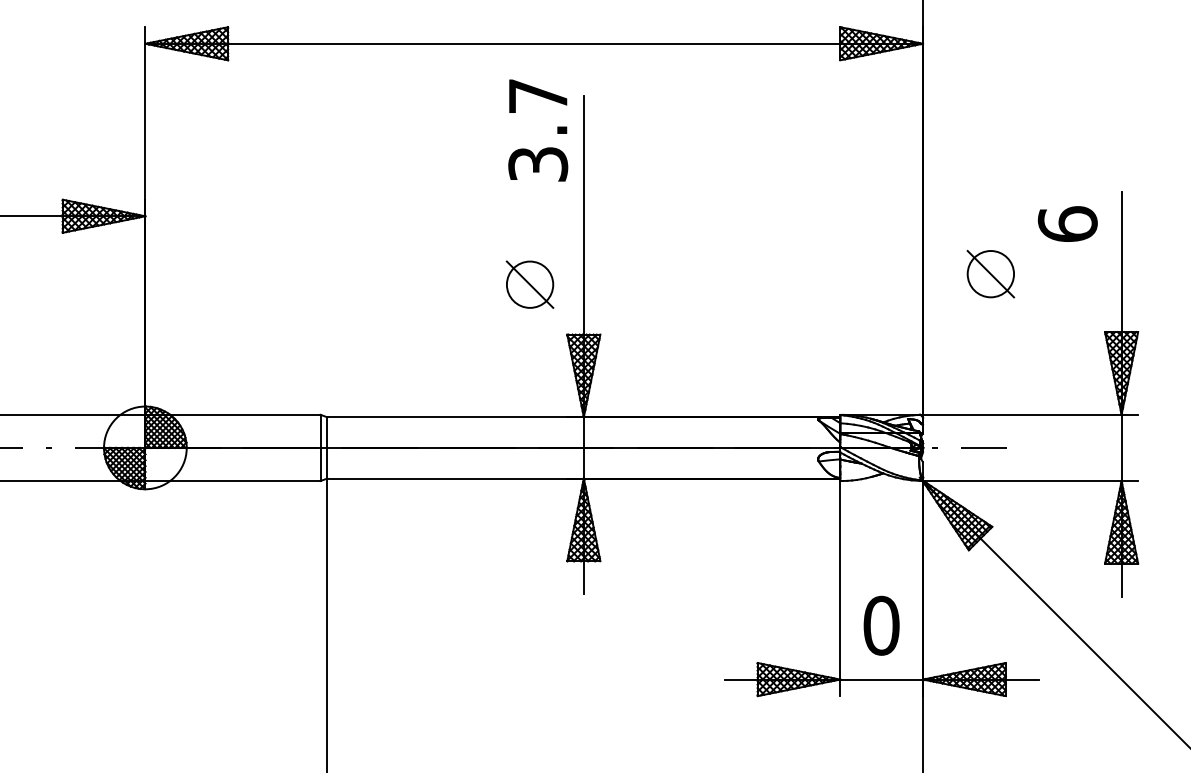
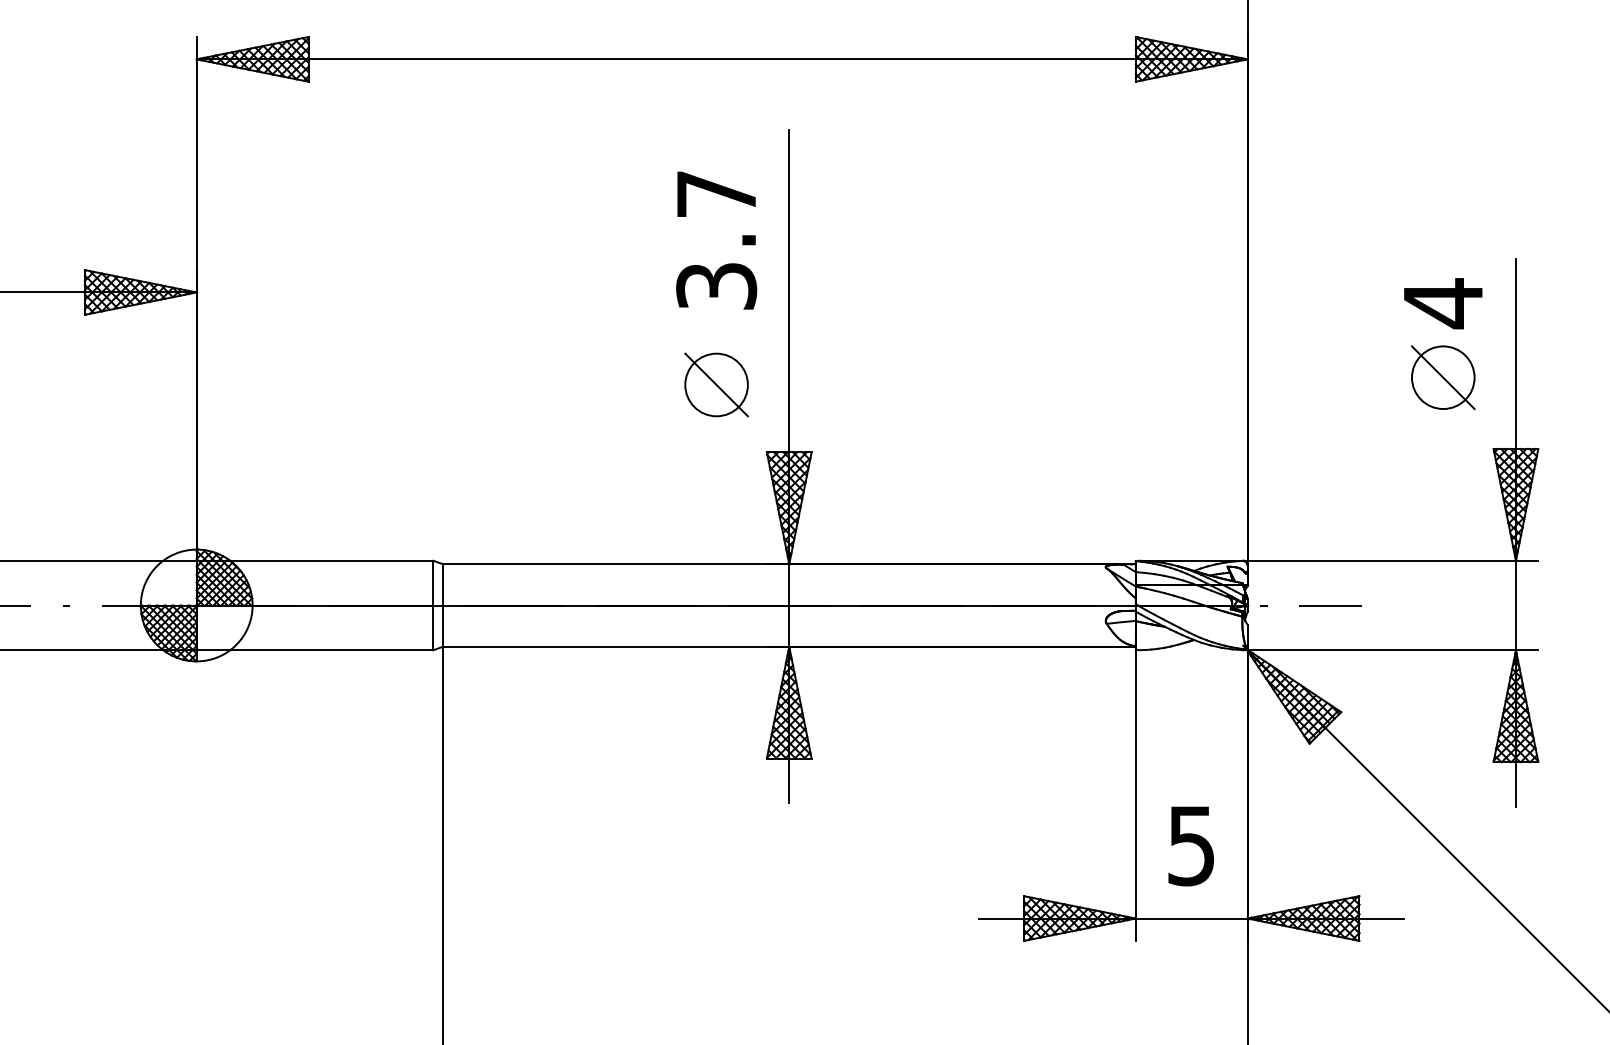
text: (538, 130) -> (716, 240), moved
text: (1067, 224) -> (1442, 303), 6 -> 4
part: (990, 274) -> (1442, 377), moved
text: (881, 625) -> (1191, 845), 0 -> 5

